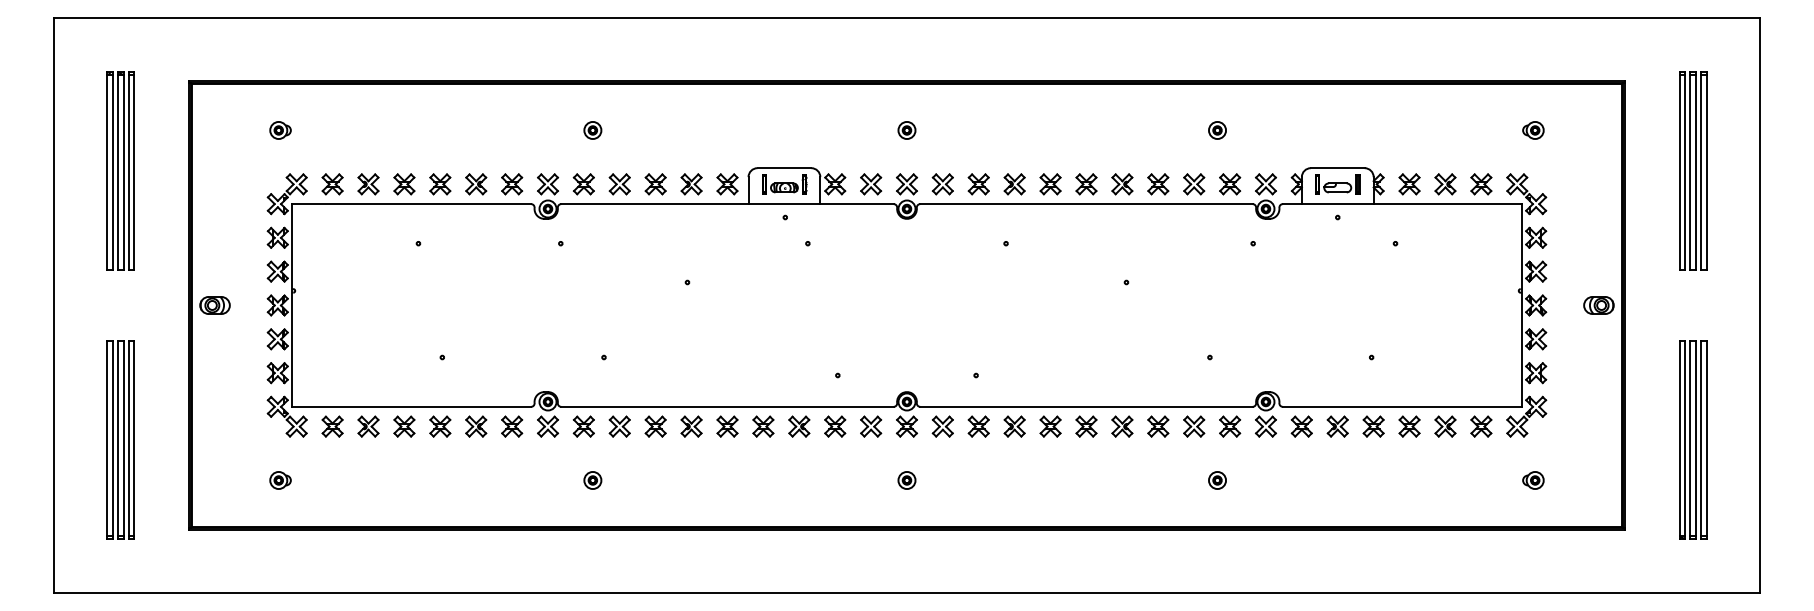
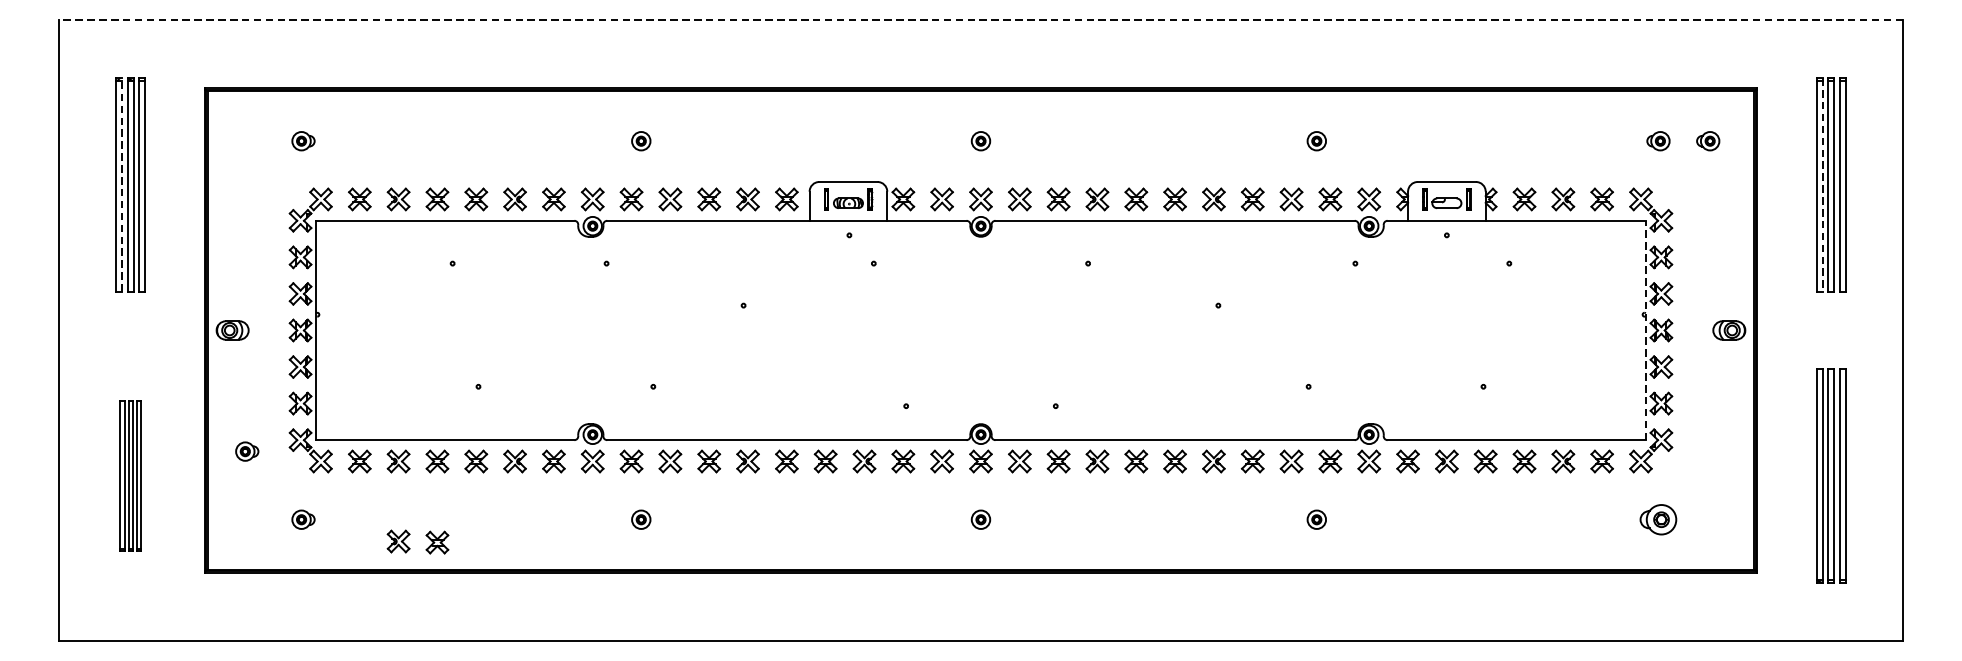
line: (907, 18) -> (981, 20), solid -> dashed
part: (1579, 130) -> (1708, 141), added
line: (112, 170) -> (121, 184), solid -> dashed
line: (1685, 170) -> (1822, 184), solid -> dashed
line: (1521, 304) -> (1645, 329), solid -> dashed
part: (228, 417) -> (247, 451), added
part: (120, 439) -> (130, 475), size x0.7
part: (1533, 480) -> (1658, 519), size x1.6
part: (368, 500) -> (398, 541), added
part: (404, 501) -> (437, 542), added

